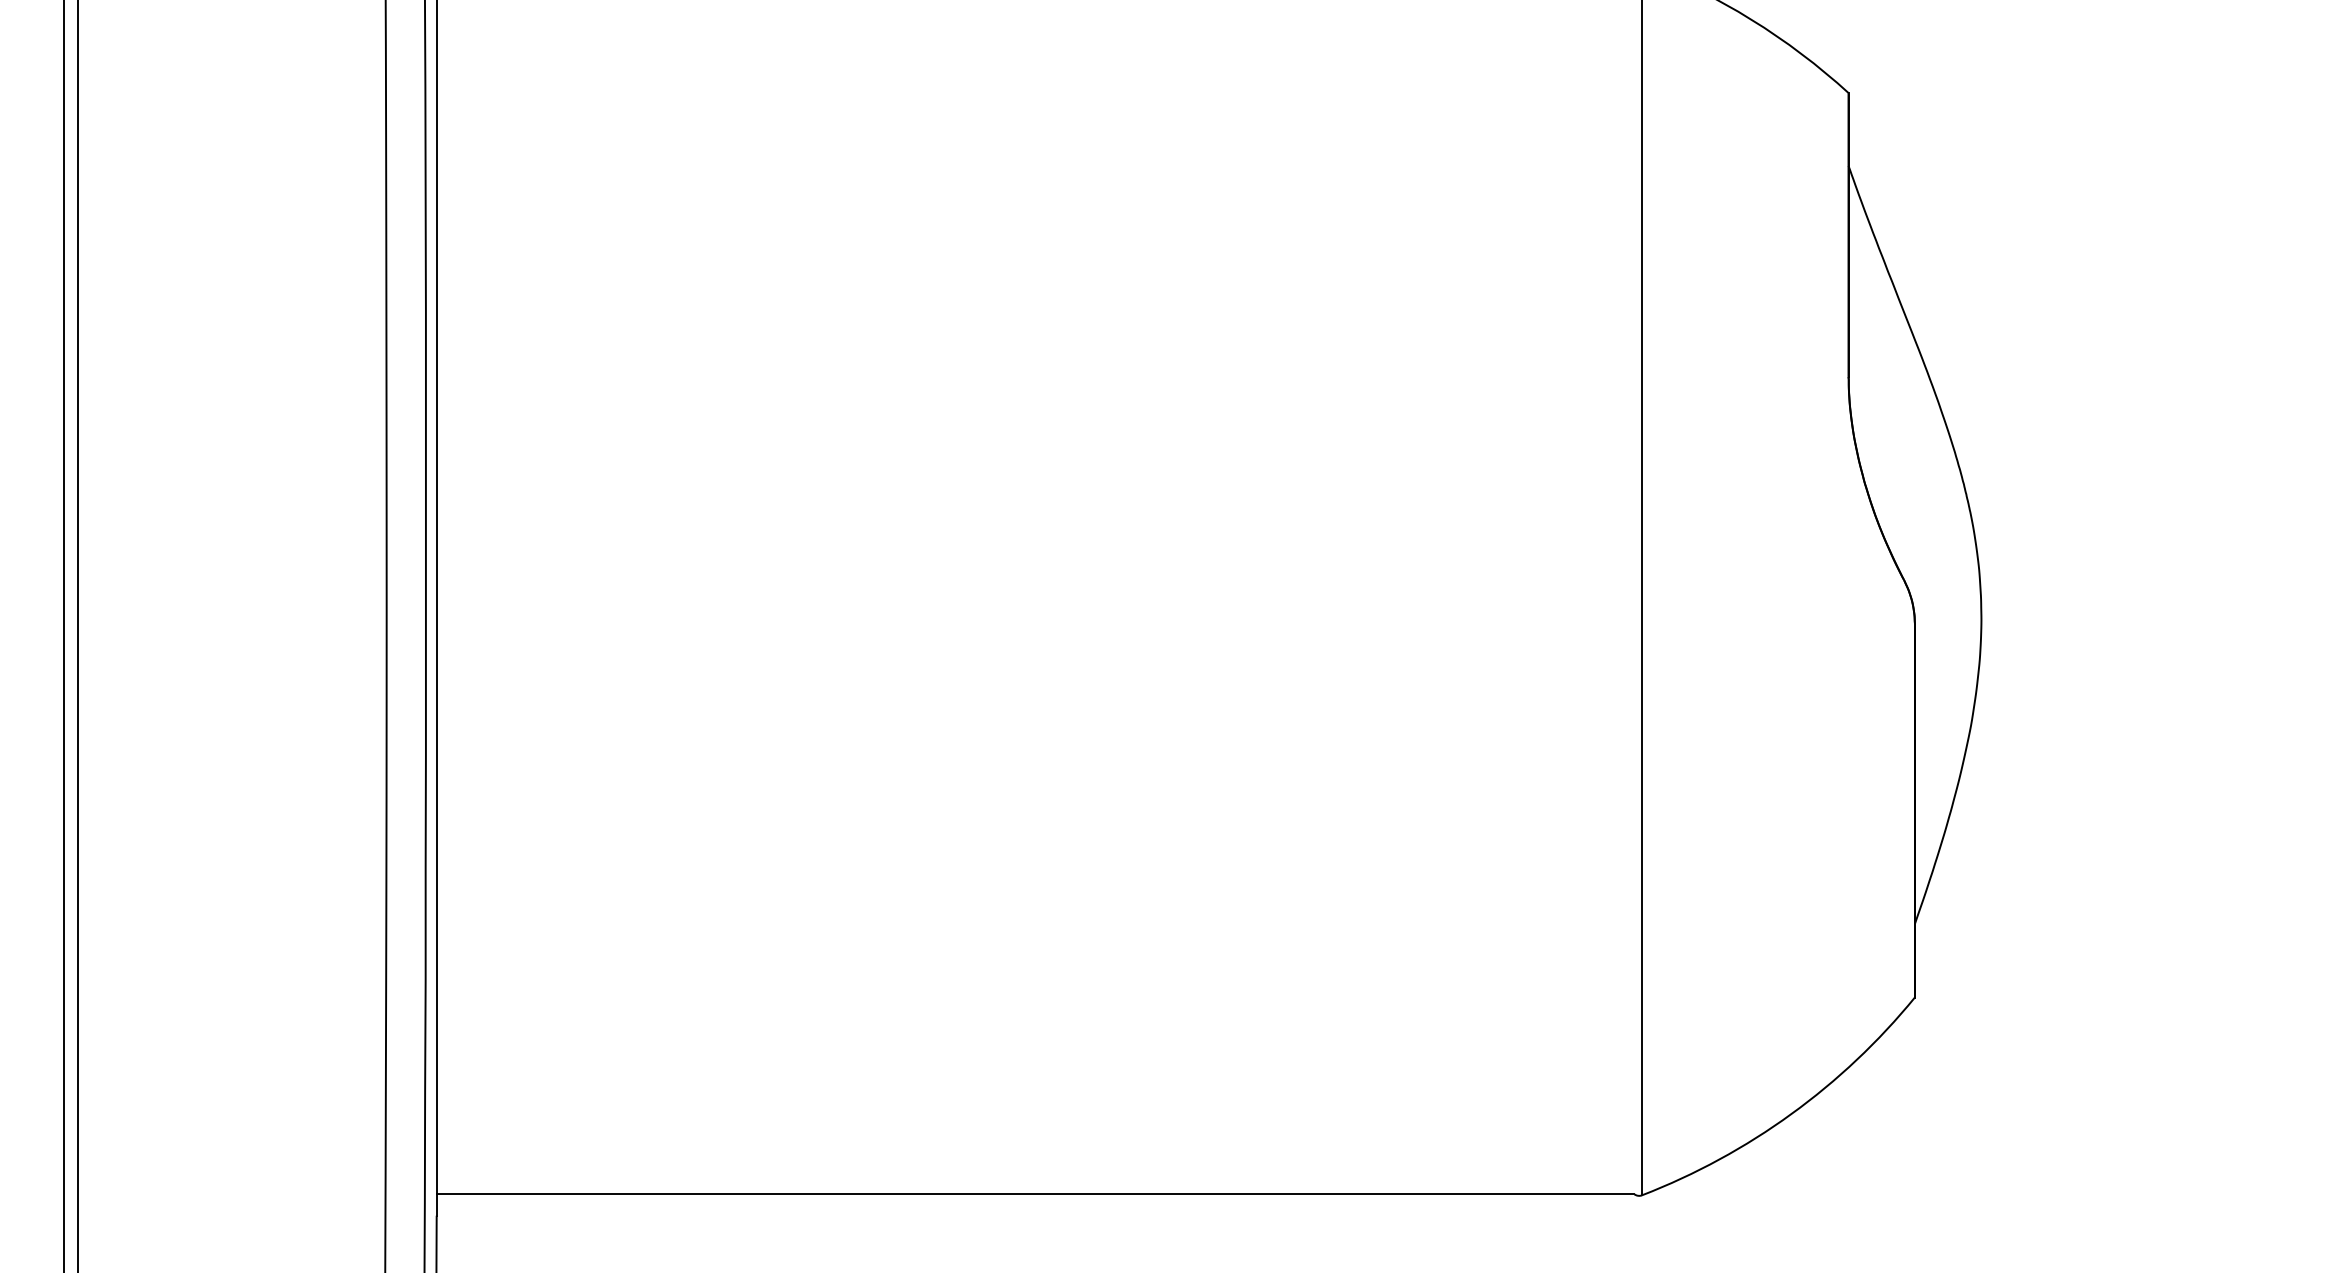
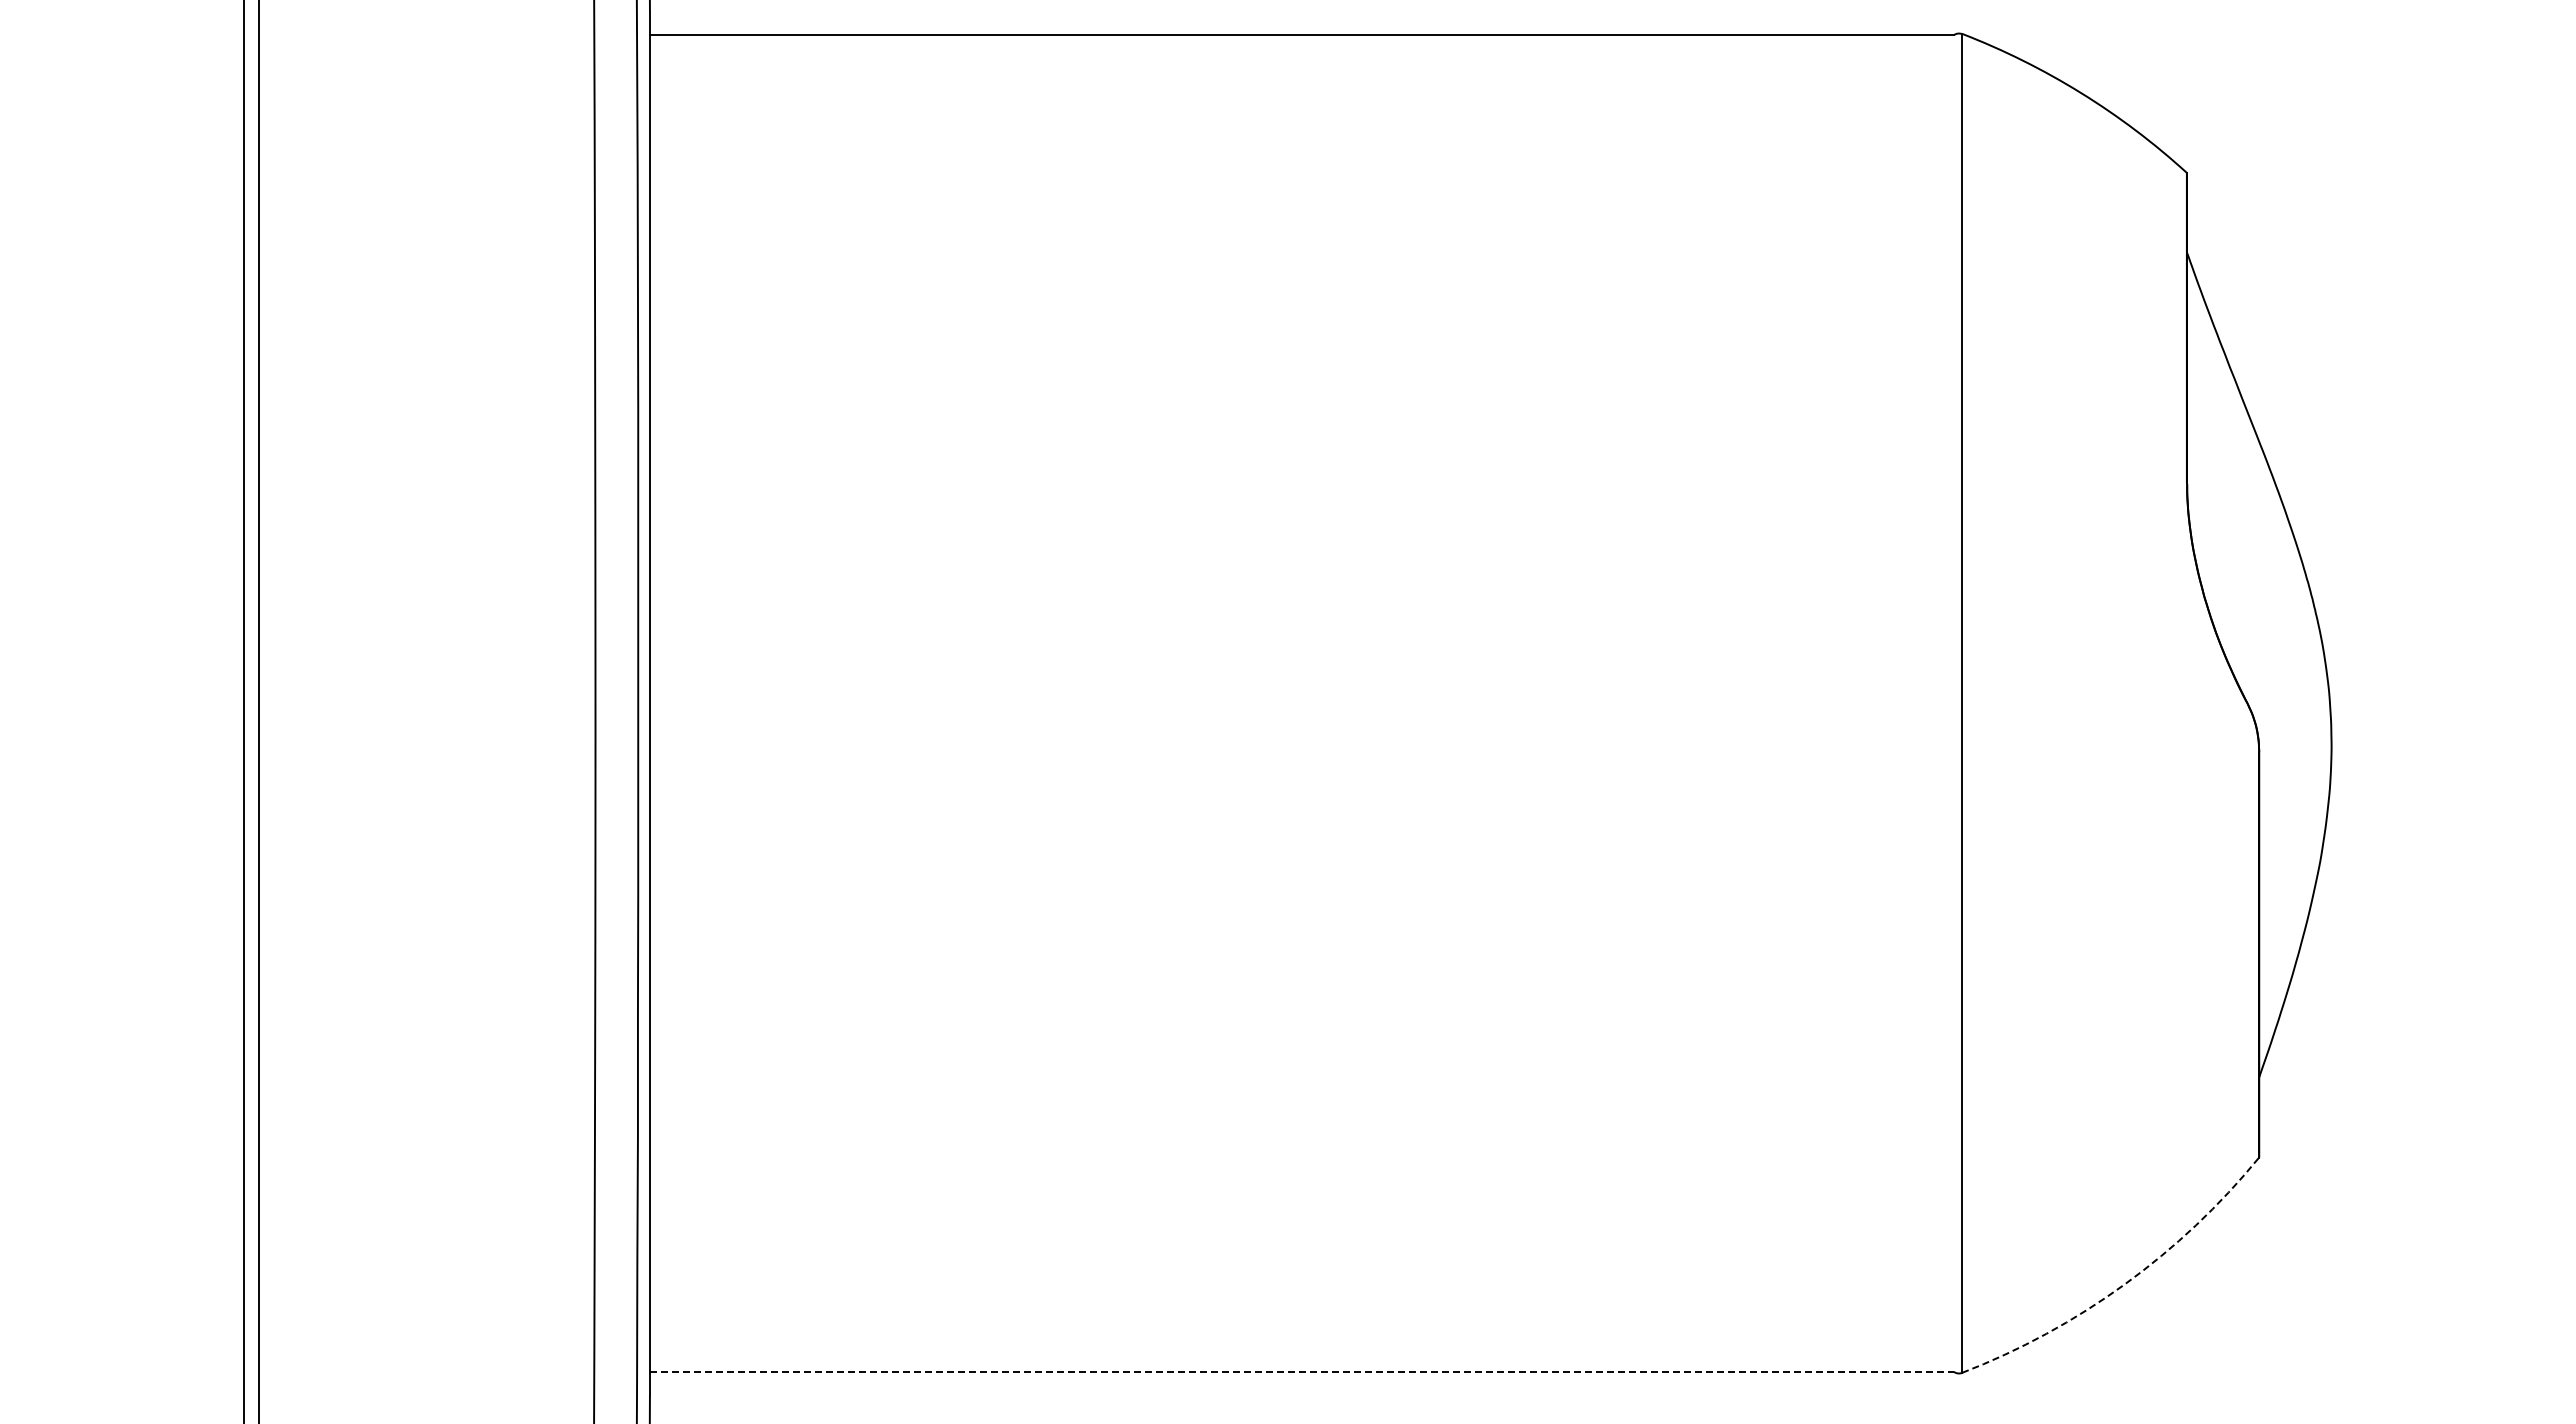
arc: (1791, 1114) -> (2124, 1284), solid -> dashed
line: (1035, 1194) -> (1301, 1371), solid -> dashed

